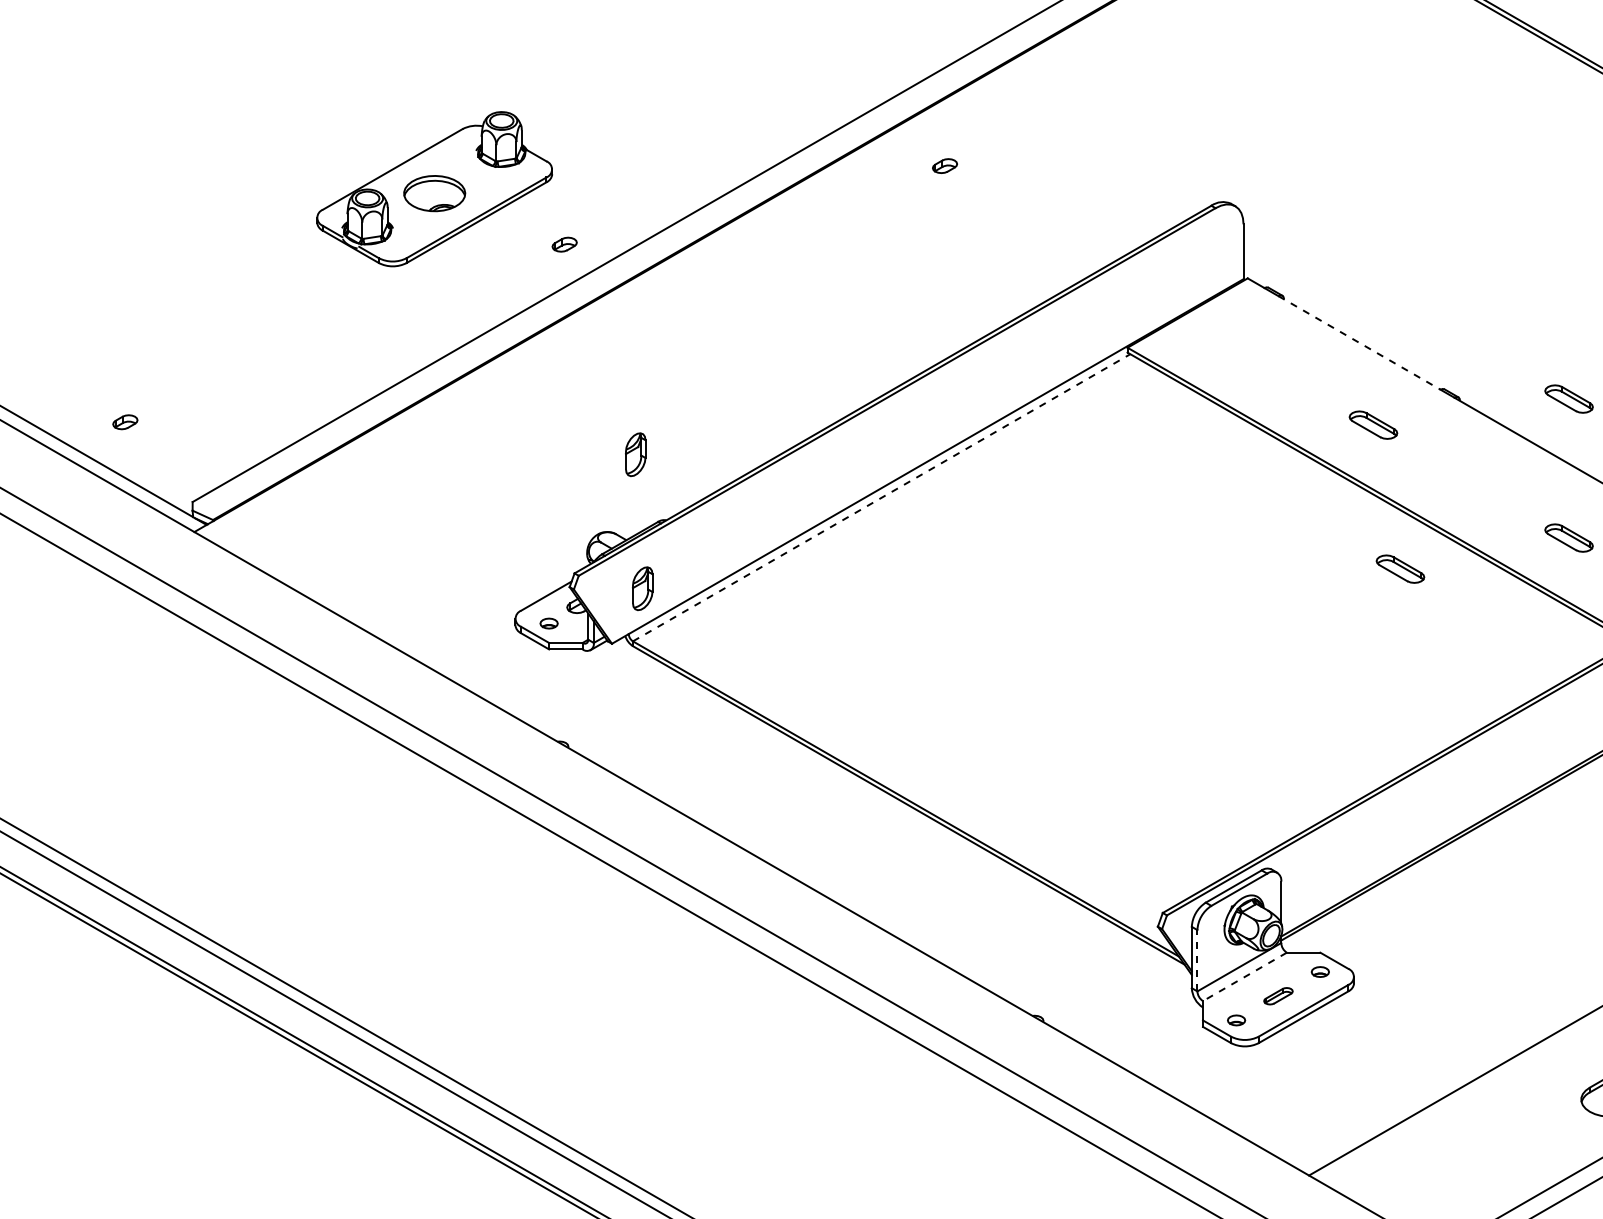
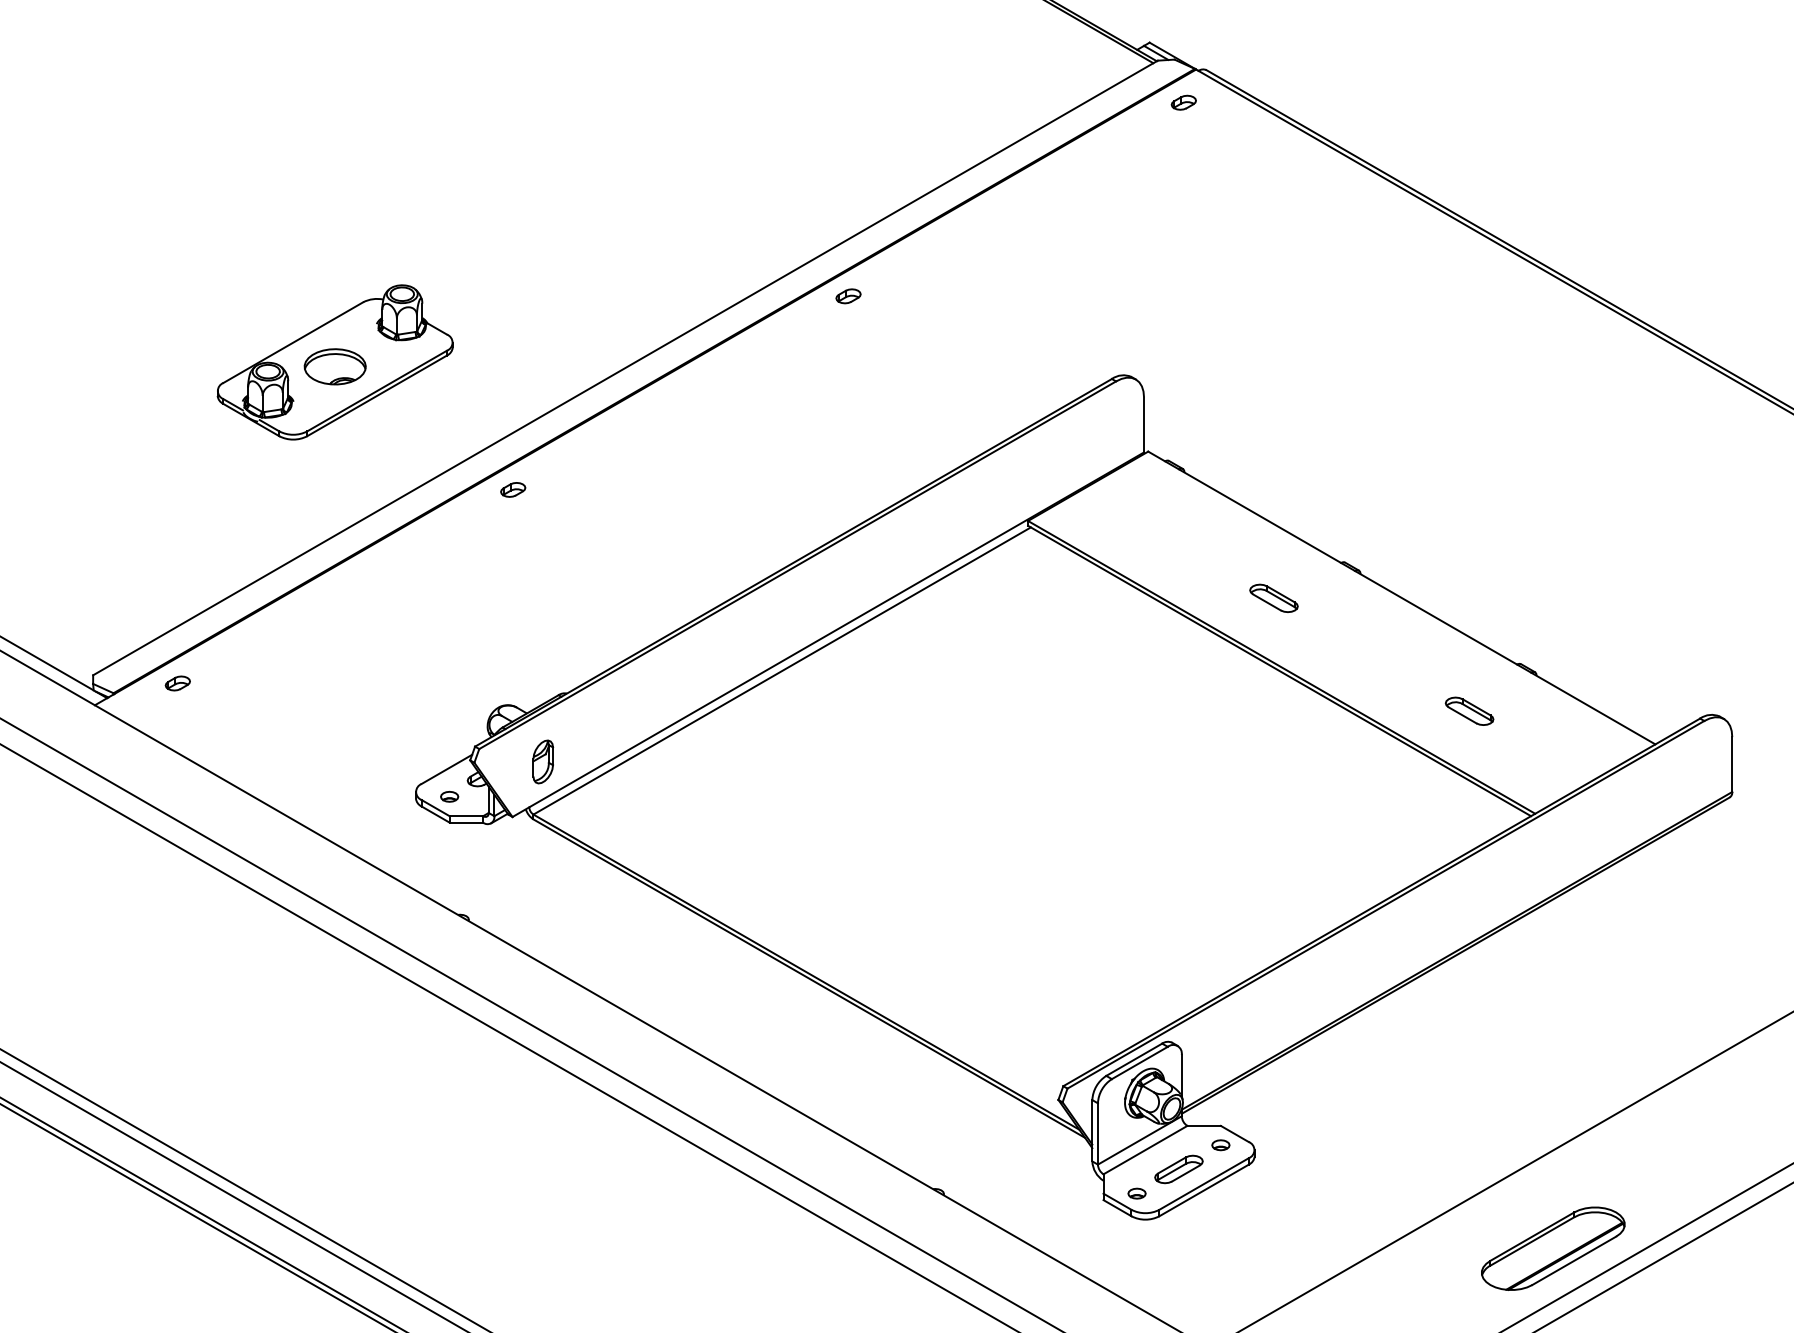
part: (944, 166) -> (848, 296), moved
part: (564, 244) -> (513, 489), moved
line: (1359, 343) -> (1260, 516), dashed -> solid
part: (1568, 398) -> (1469, 571), removed
part: (124, 422) -> (177, 683), moved
part: (635, 454) -> (536, 627), removed
line: (881, 497) -> (782, 670), dashed -> solid
part: (1399, 568) -> (1300, 741), removed
line: (1196, 960) -> (1097, 1133), dashed -> solid
line: (1244, 977) -> (1145, 1150), dashed -> solid
part: (1277, 996) -> (1178, 1169), size x1.67

